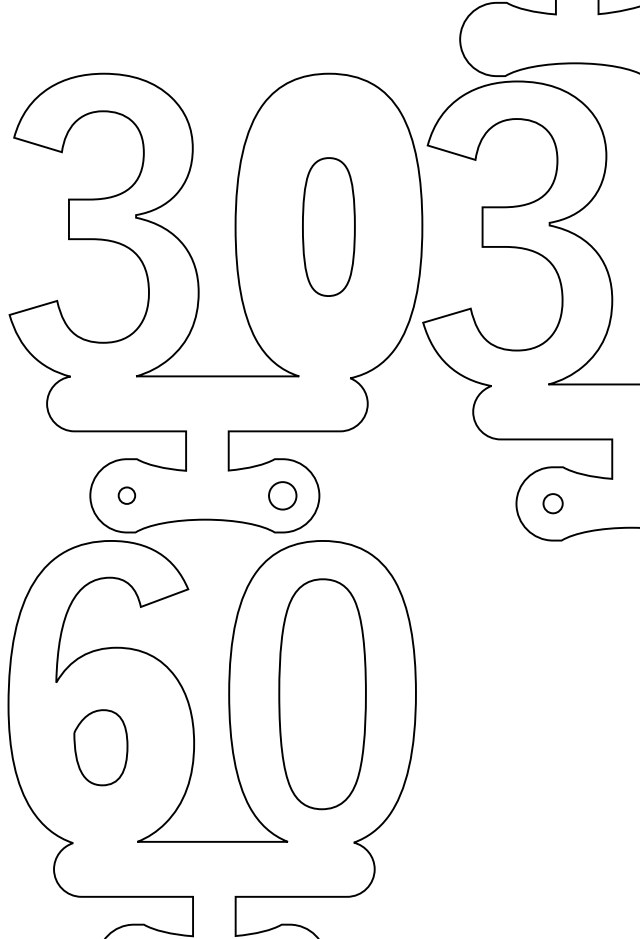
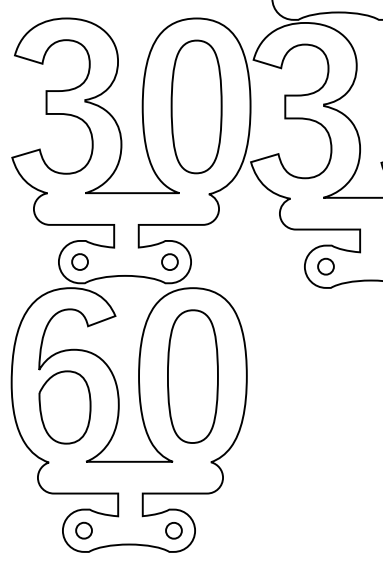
part: (328, 226) -> (196, 106), size x1.67
part: (126, 494) -> (79, 261), size x1.67
part: (552, 503) -> (325, 266), size x1.43
part: (100, 747) -> (64, 407), size x1.67

